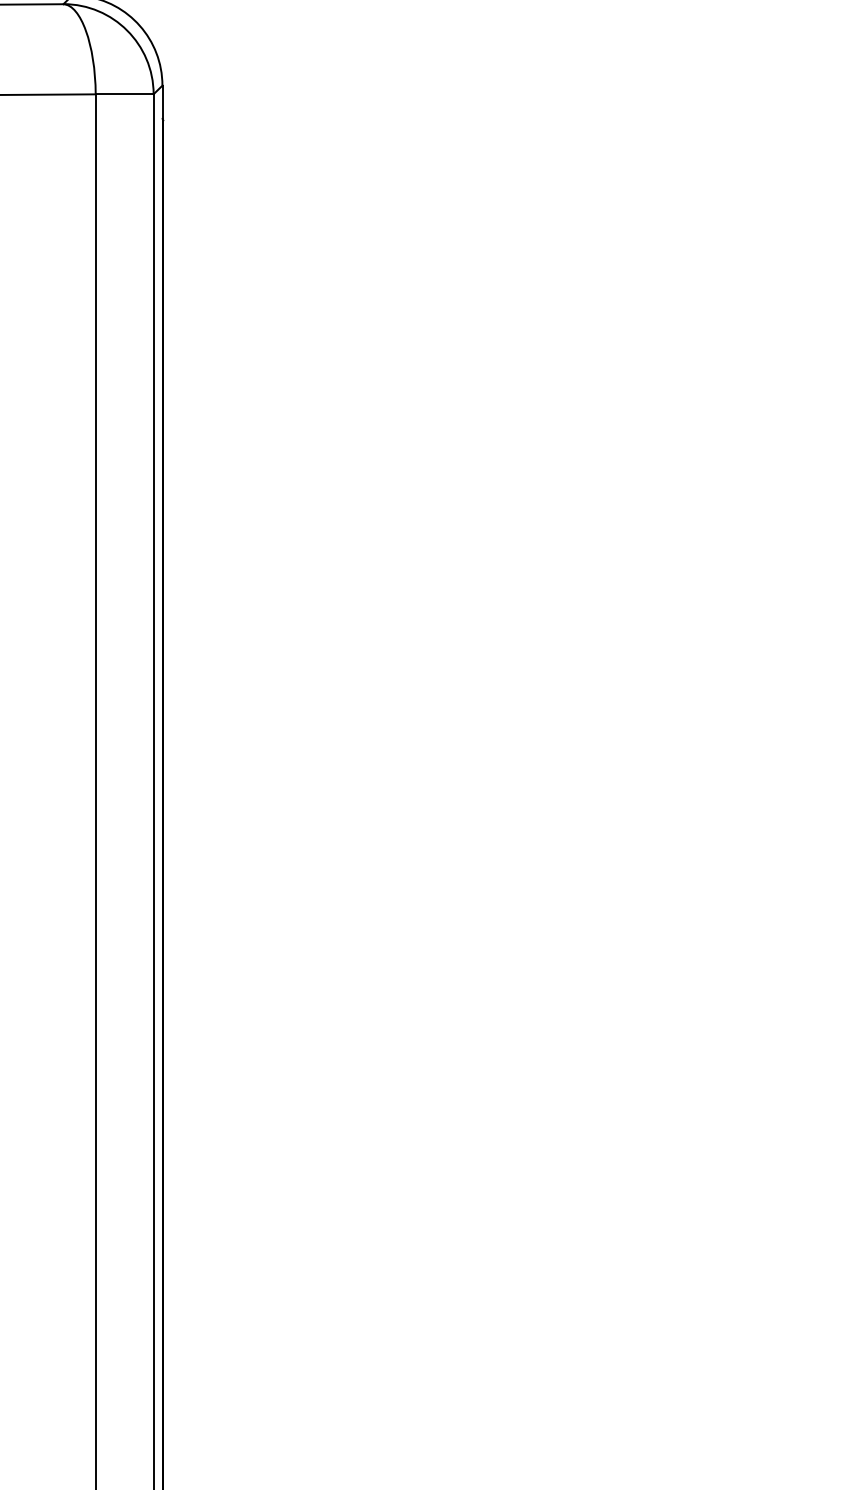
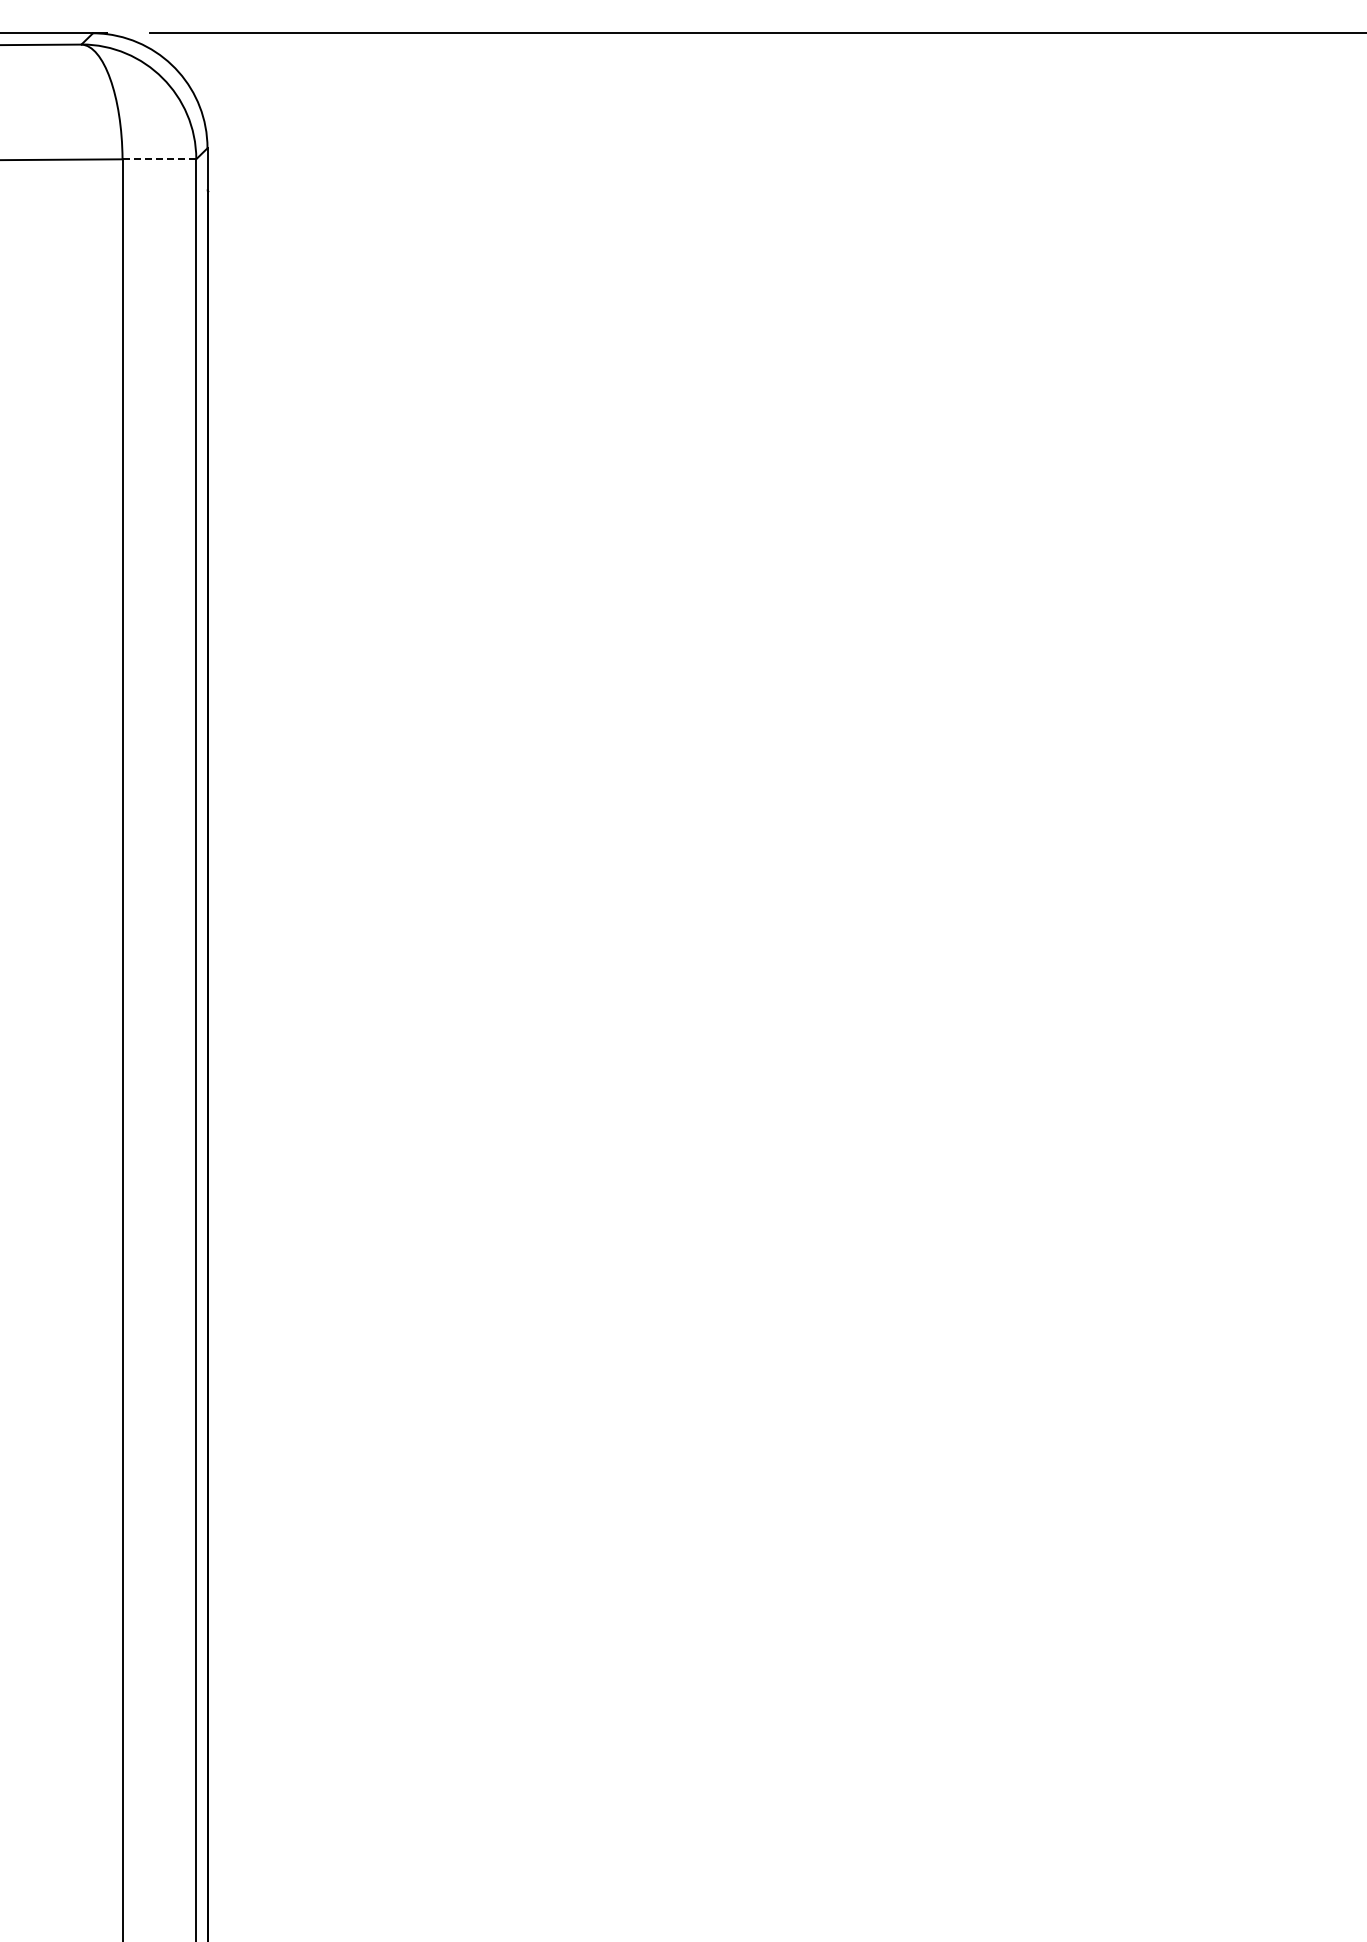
line: (124, 94) -> (159, 159), solid -> dashed

